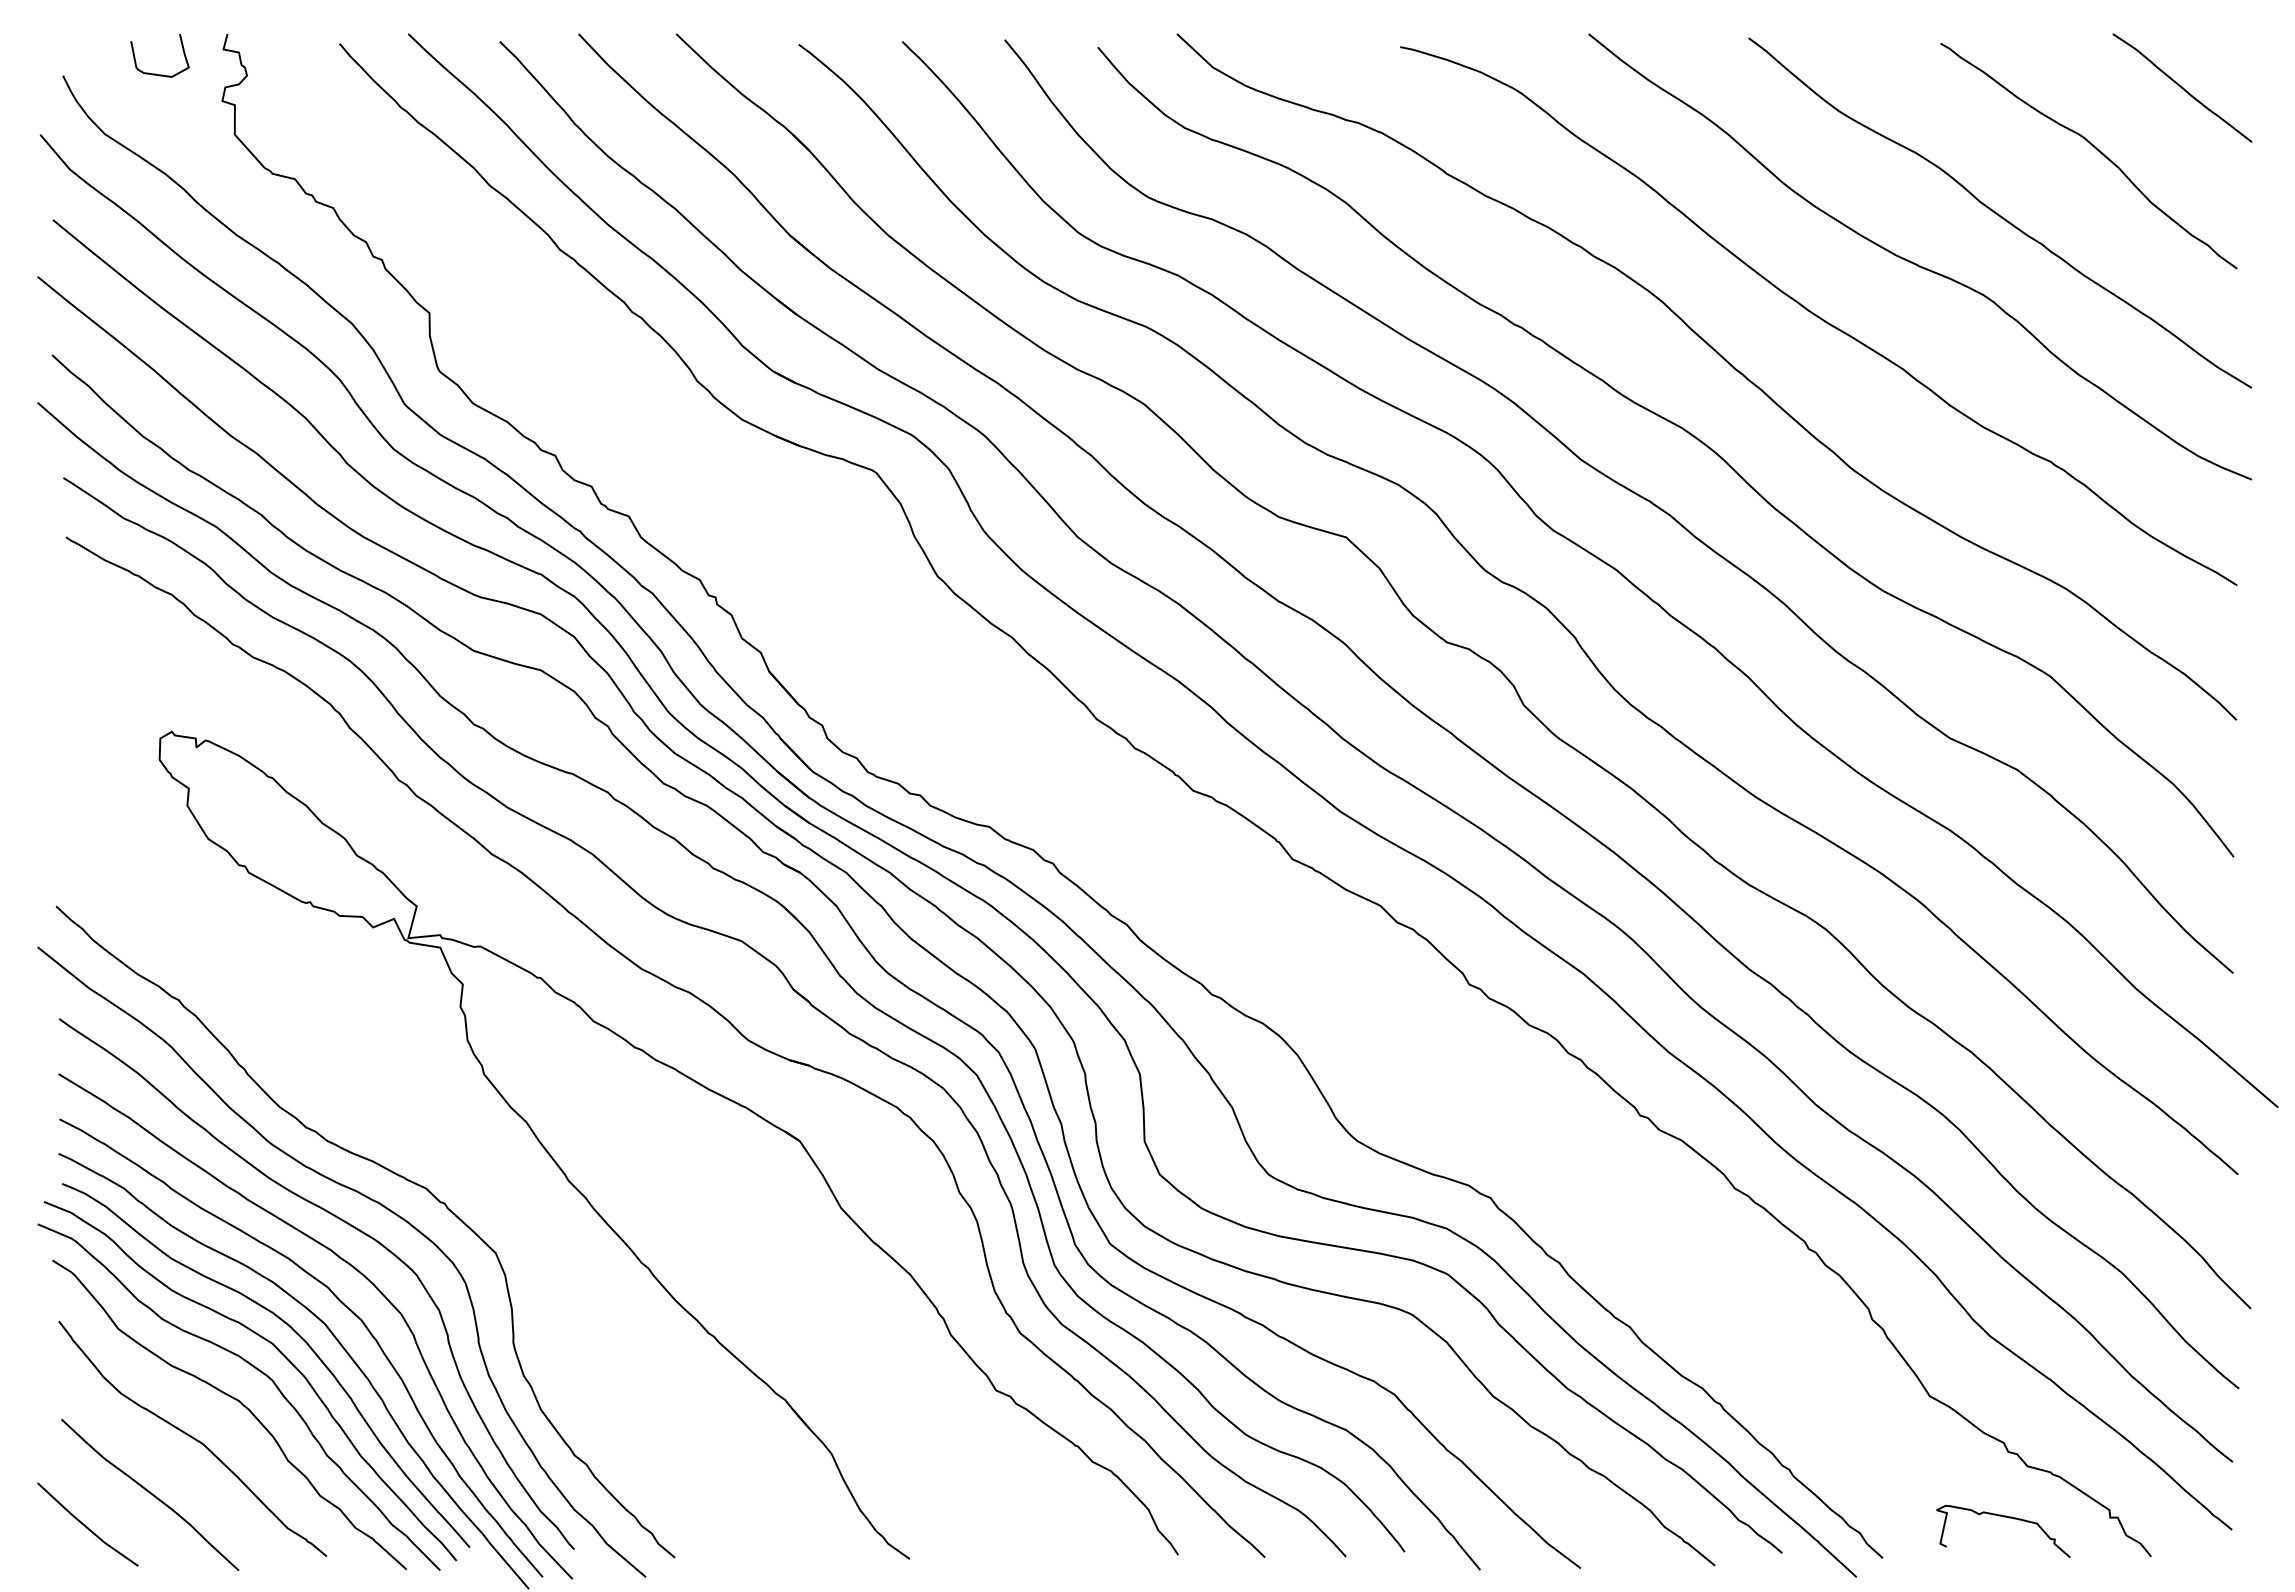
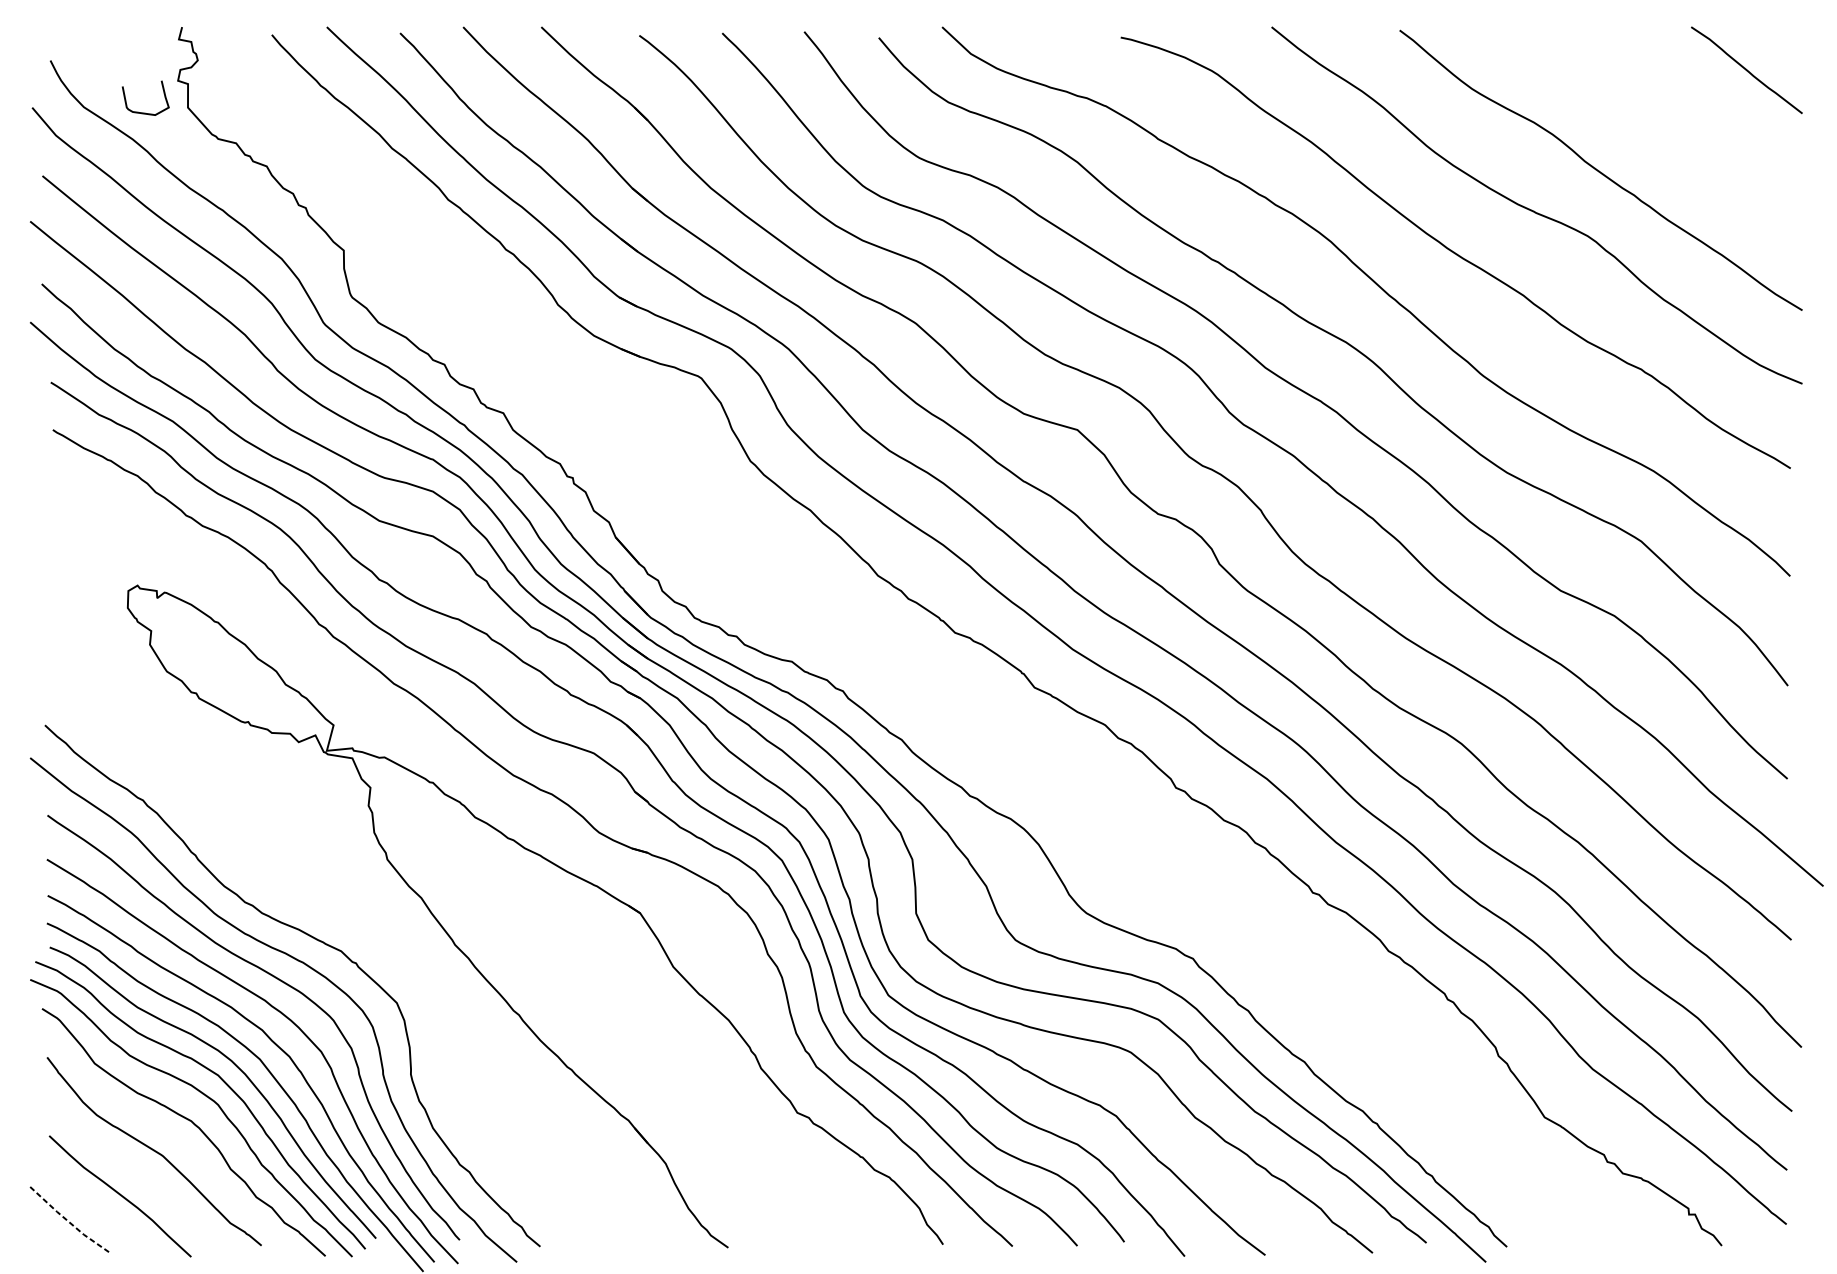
curve: (156, 73) -> (142, 112), moved
curve: (2094, 148) -> (1676, 118), removed
curve: (2003, 1517) -> (1603, 1214), removed
line: (86, 1526) -> (69, 1221), solid -> dashed

